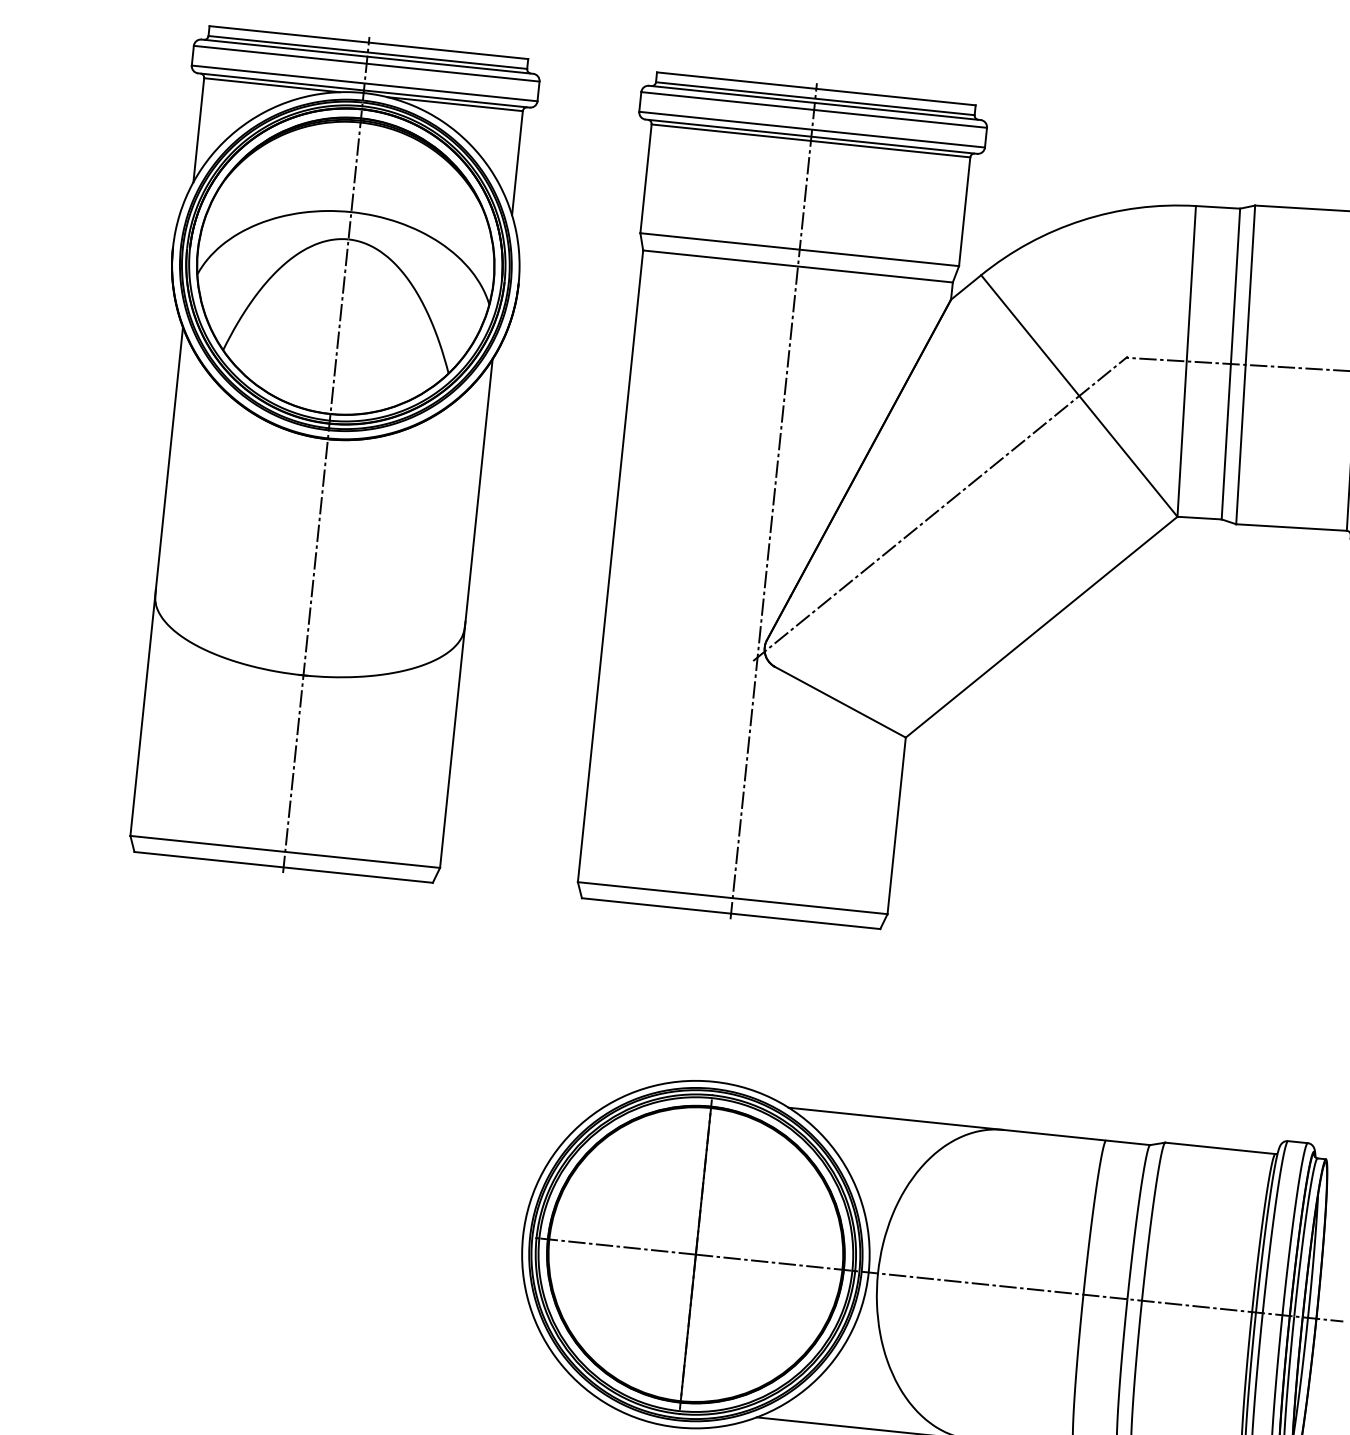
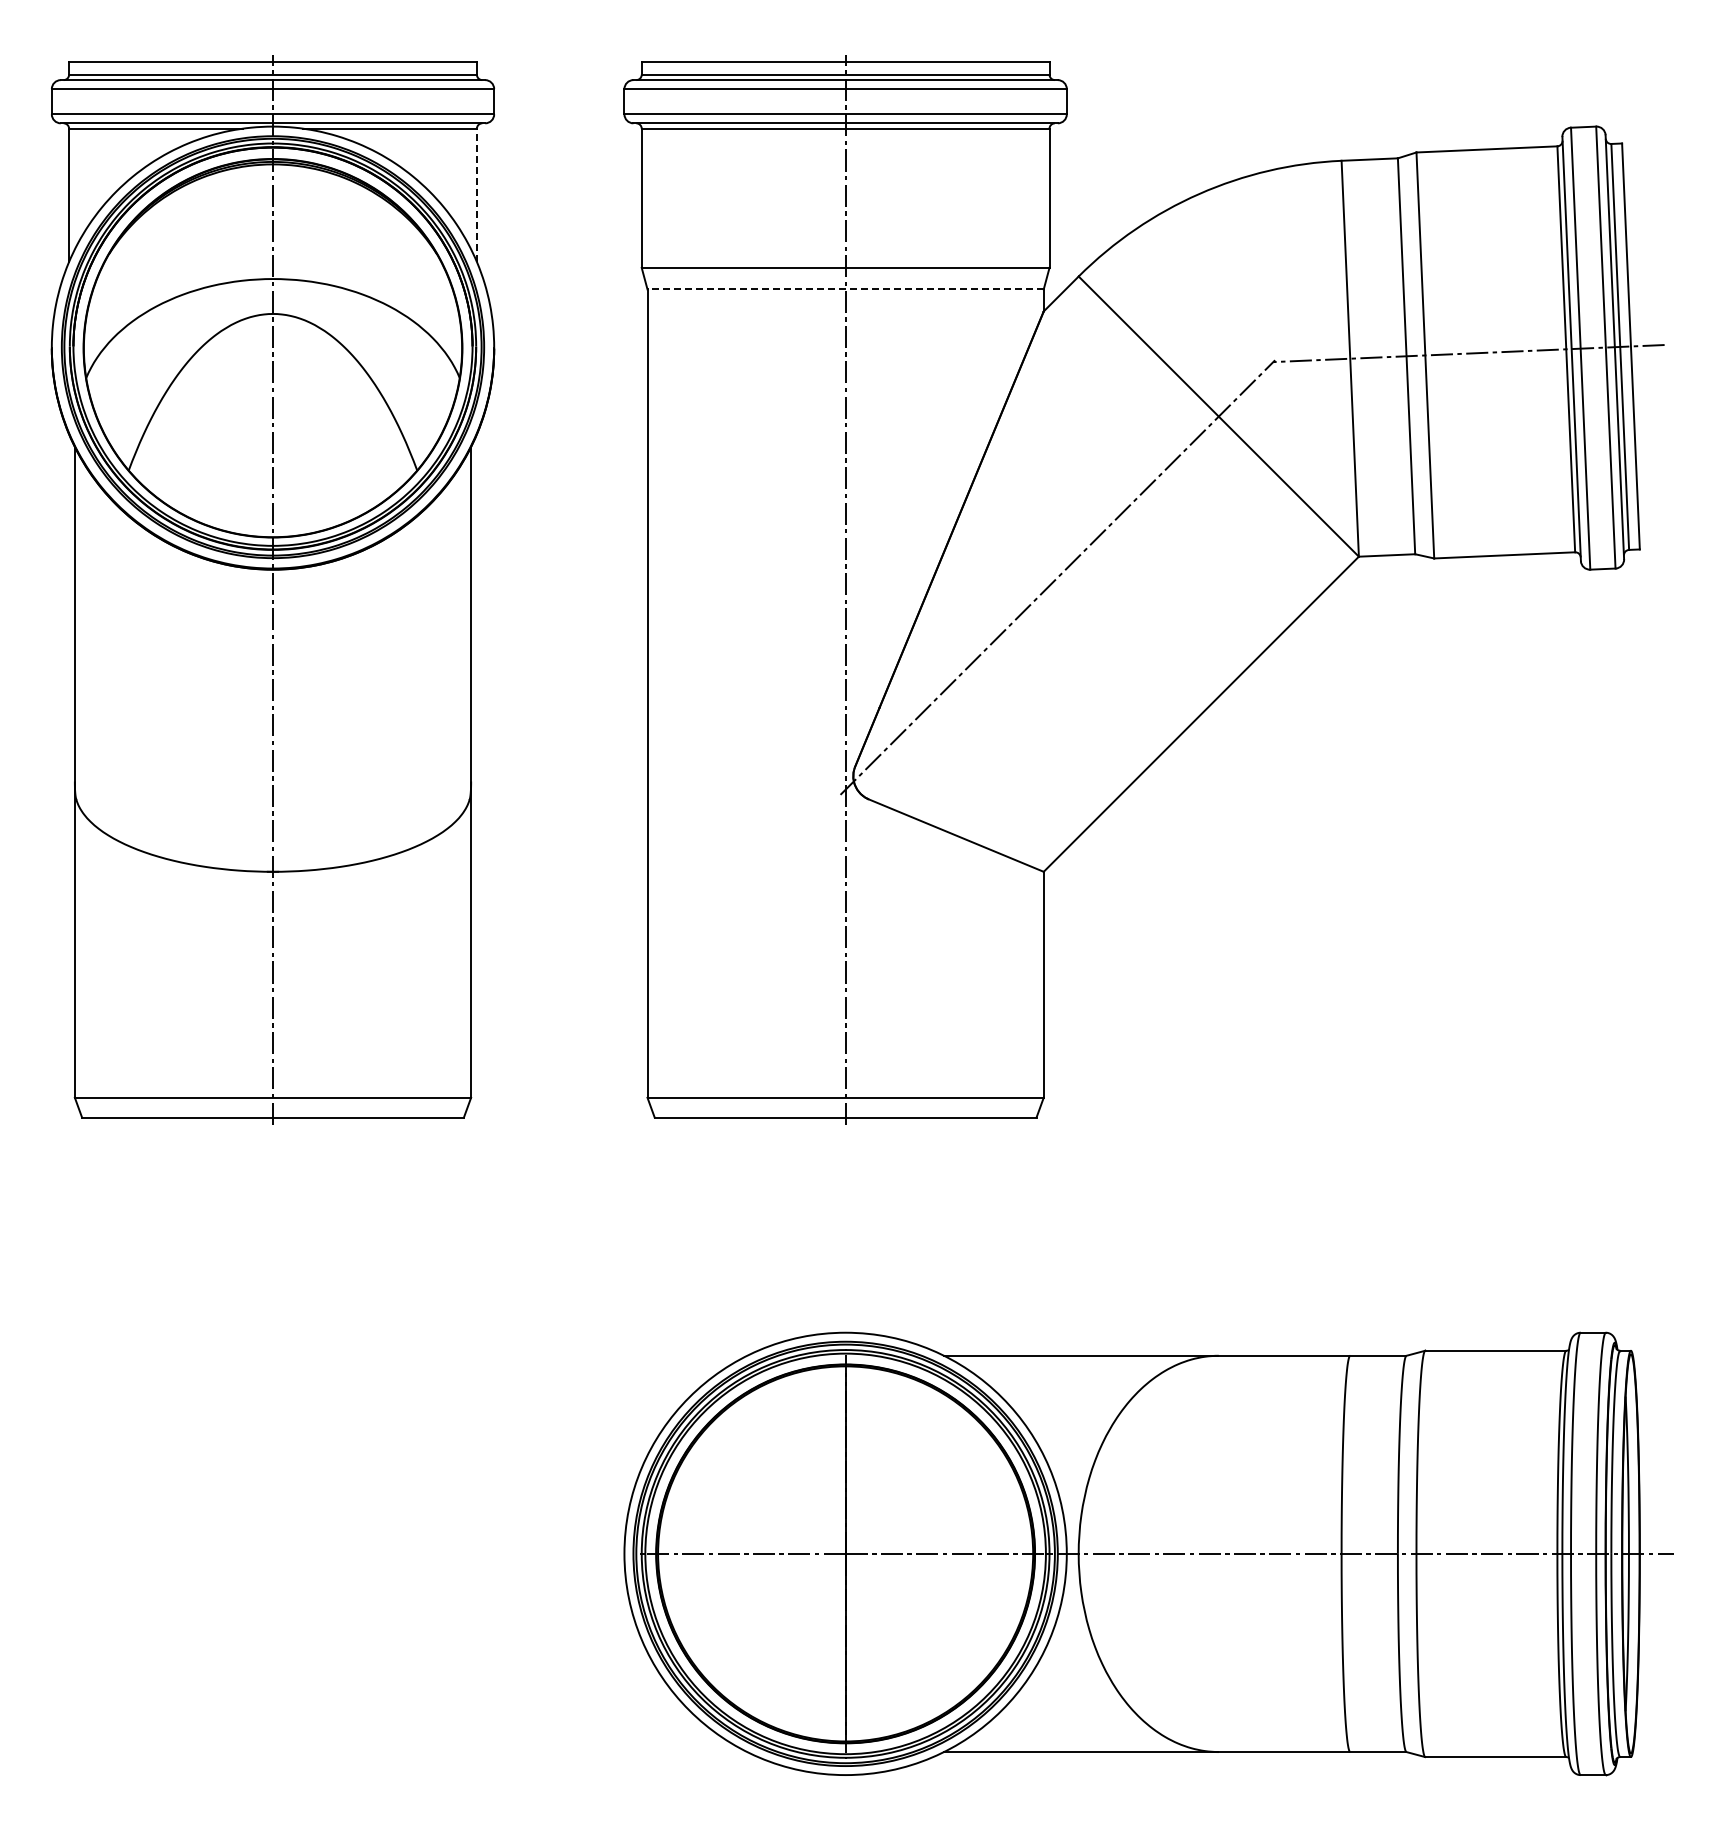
line: (517, 163) -> (476, 195), solid -> dashed
line: (797, 266) -> (845, 289), solid -> dashed

